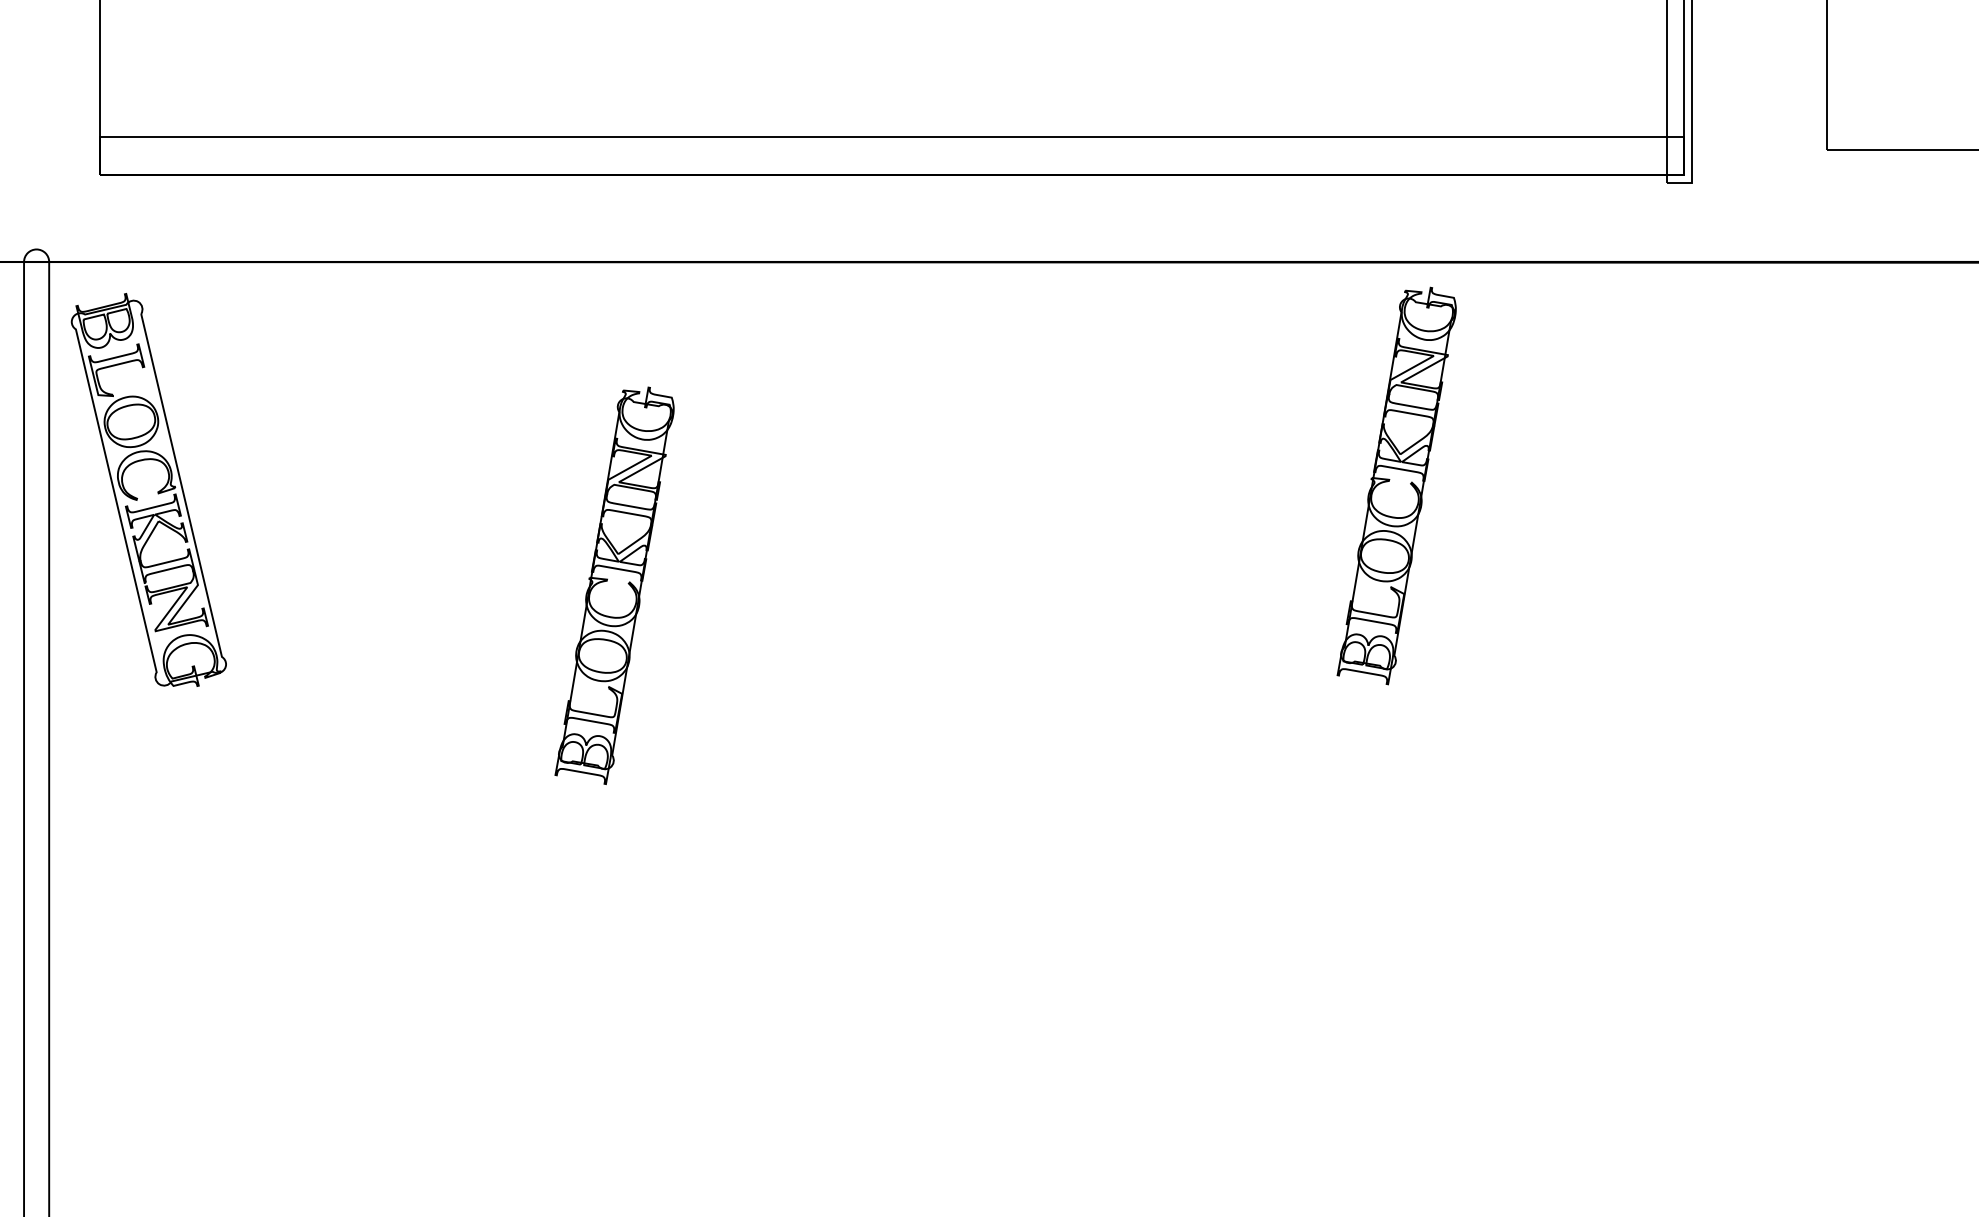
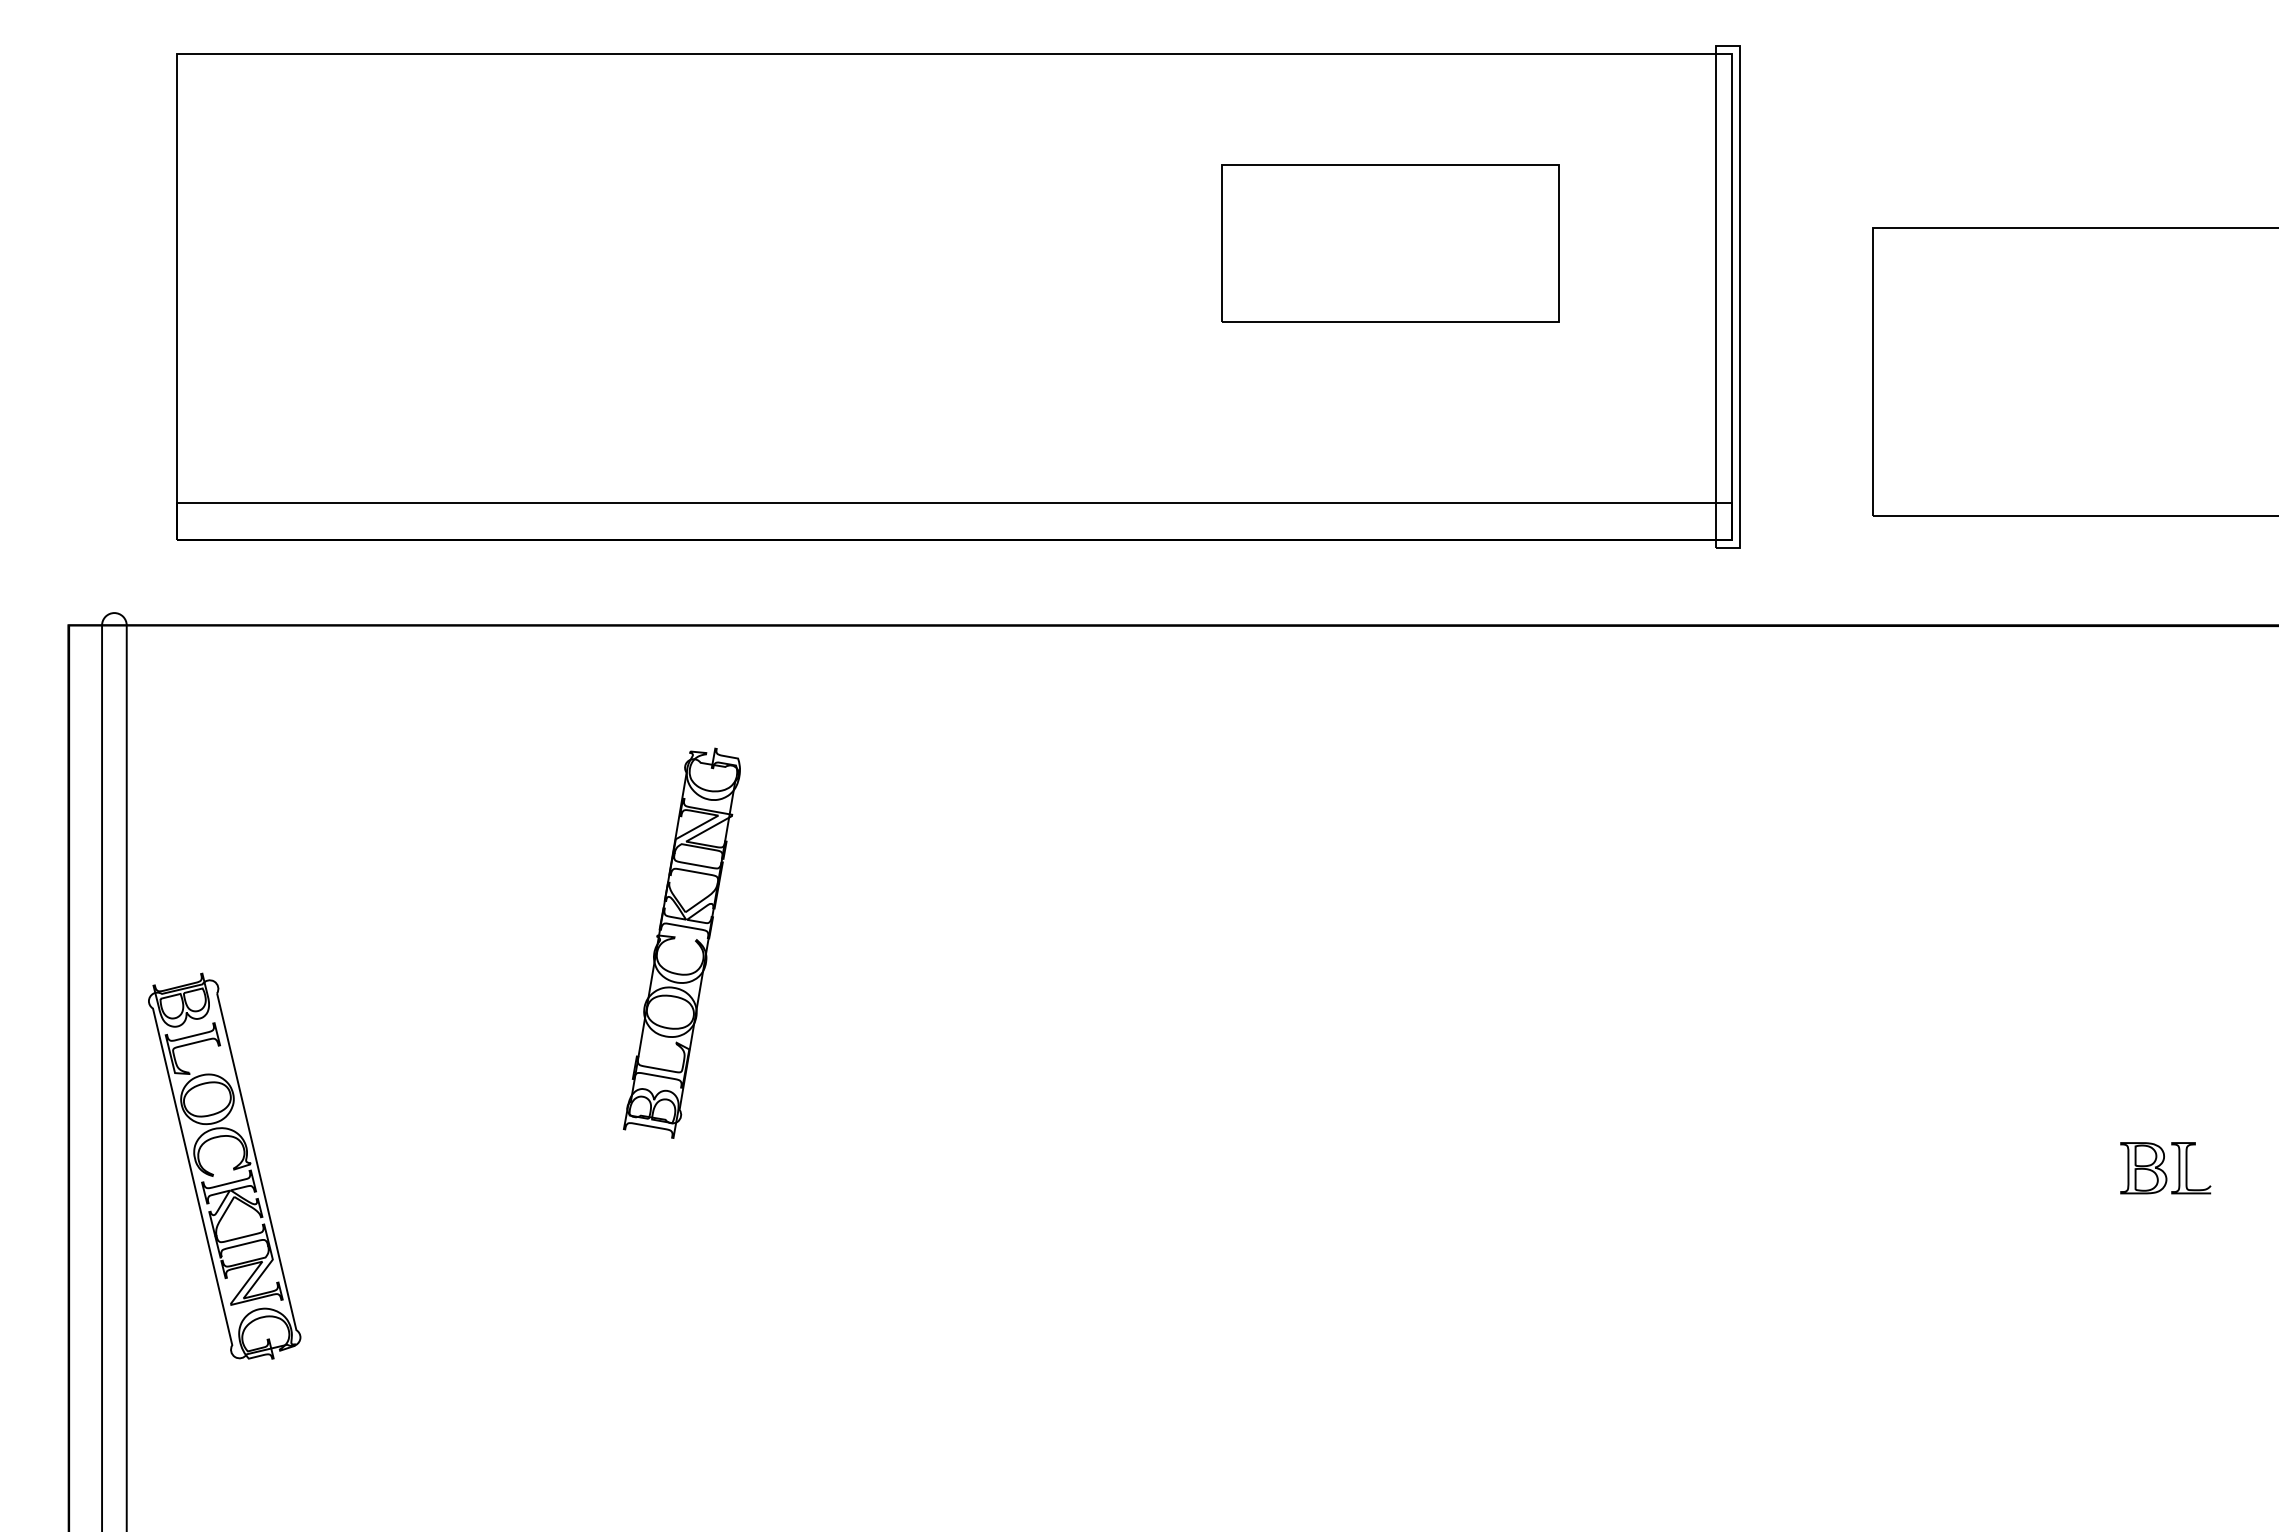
part: (1396, 485) -> (1449, 844), removed
part: (148, 489) -> (224, 1165), moved

